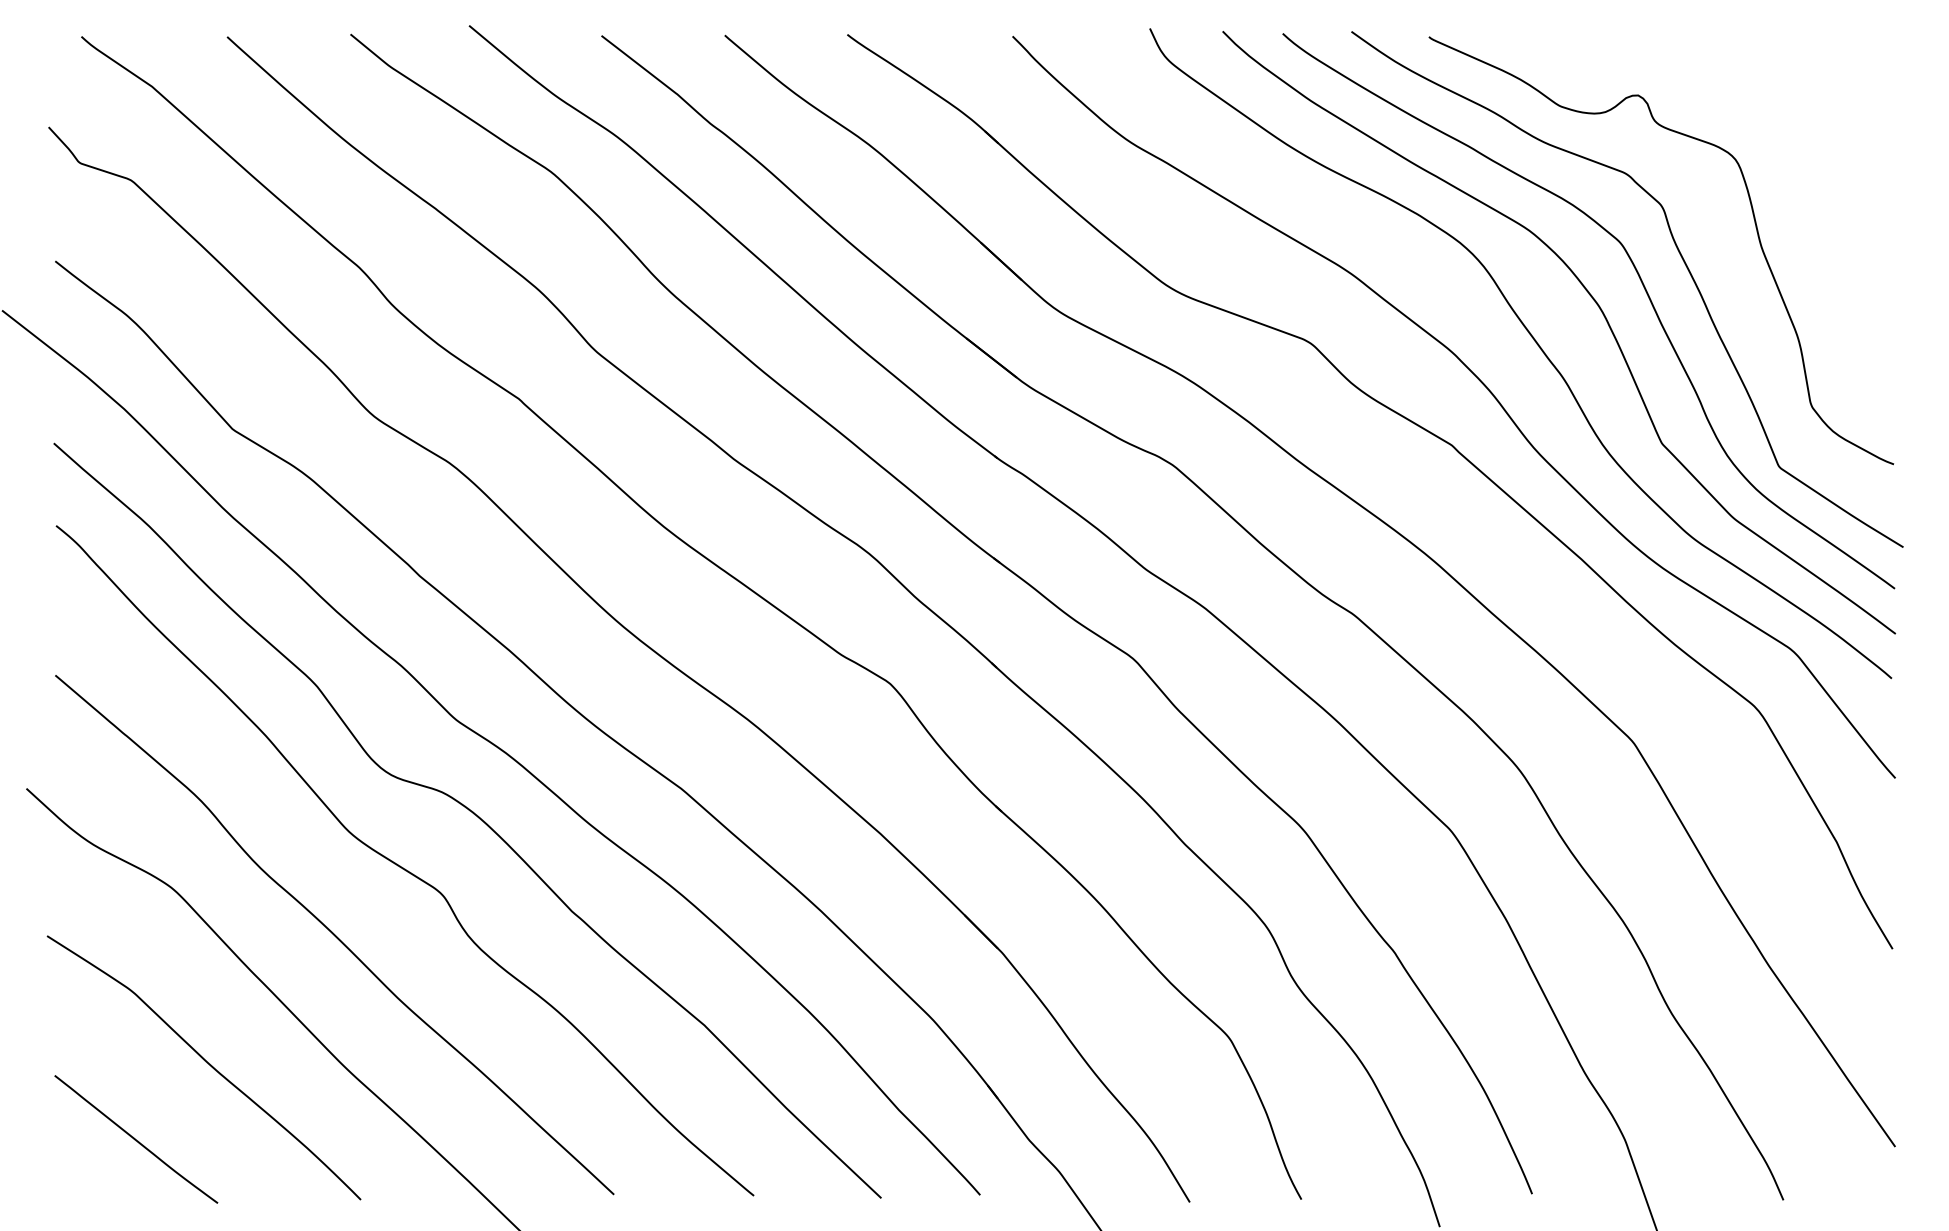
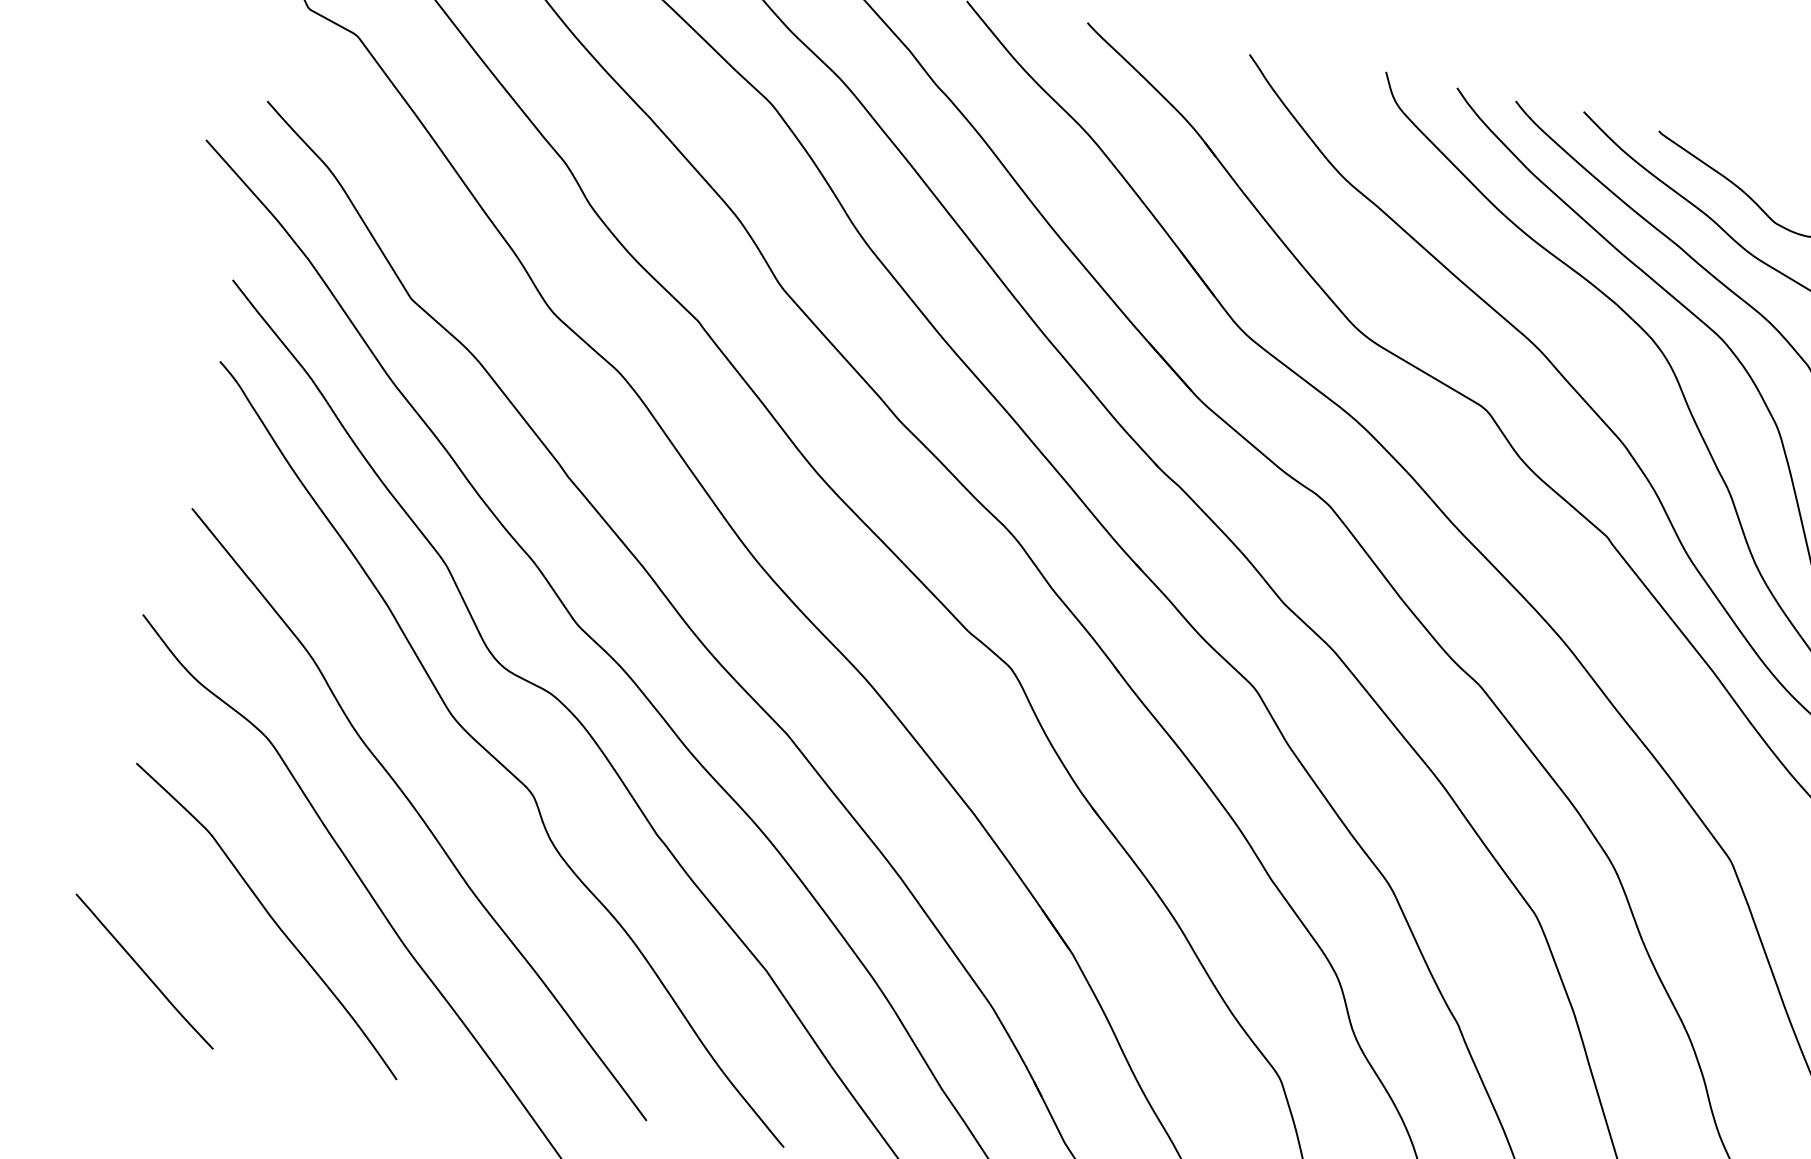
curve: (136, 1139) -> (144, 971), moved

